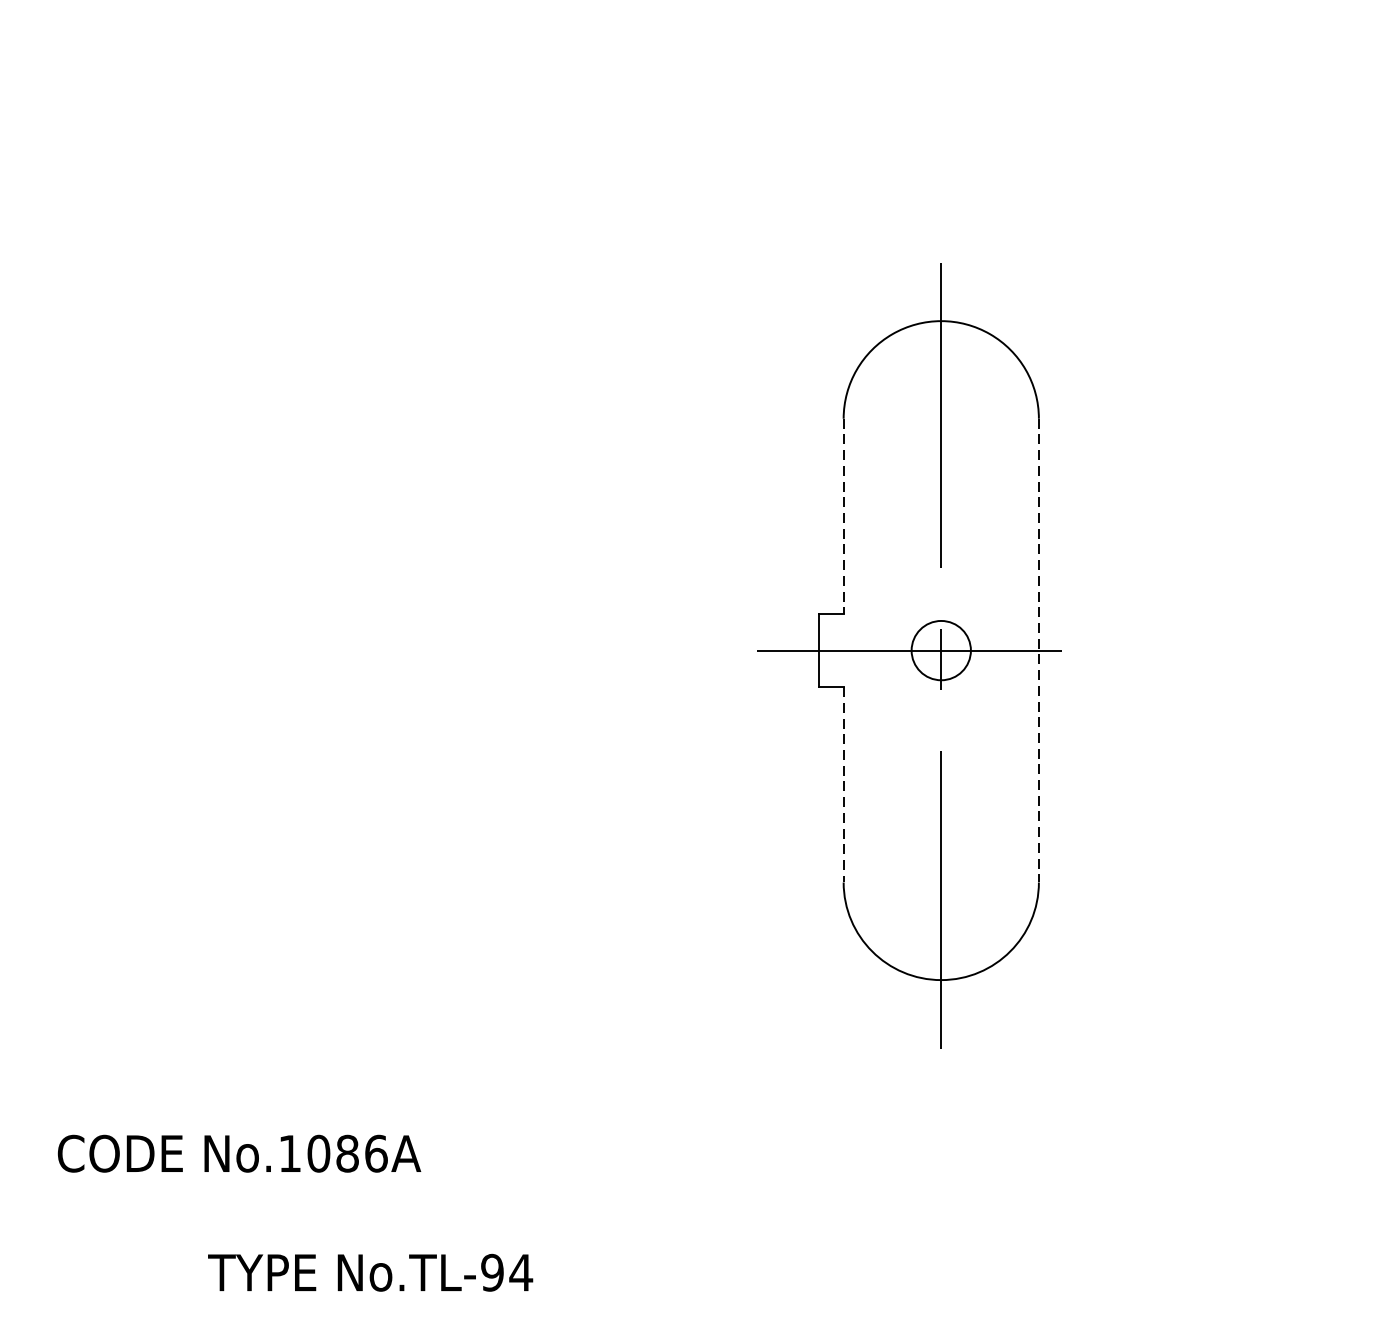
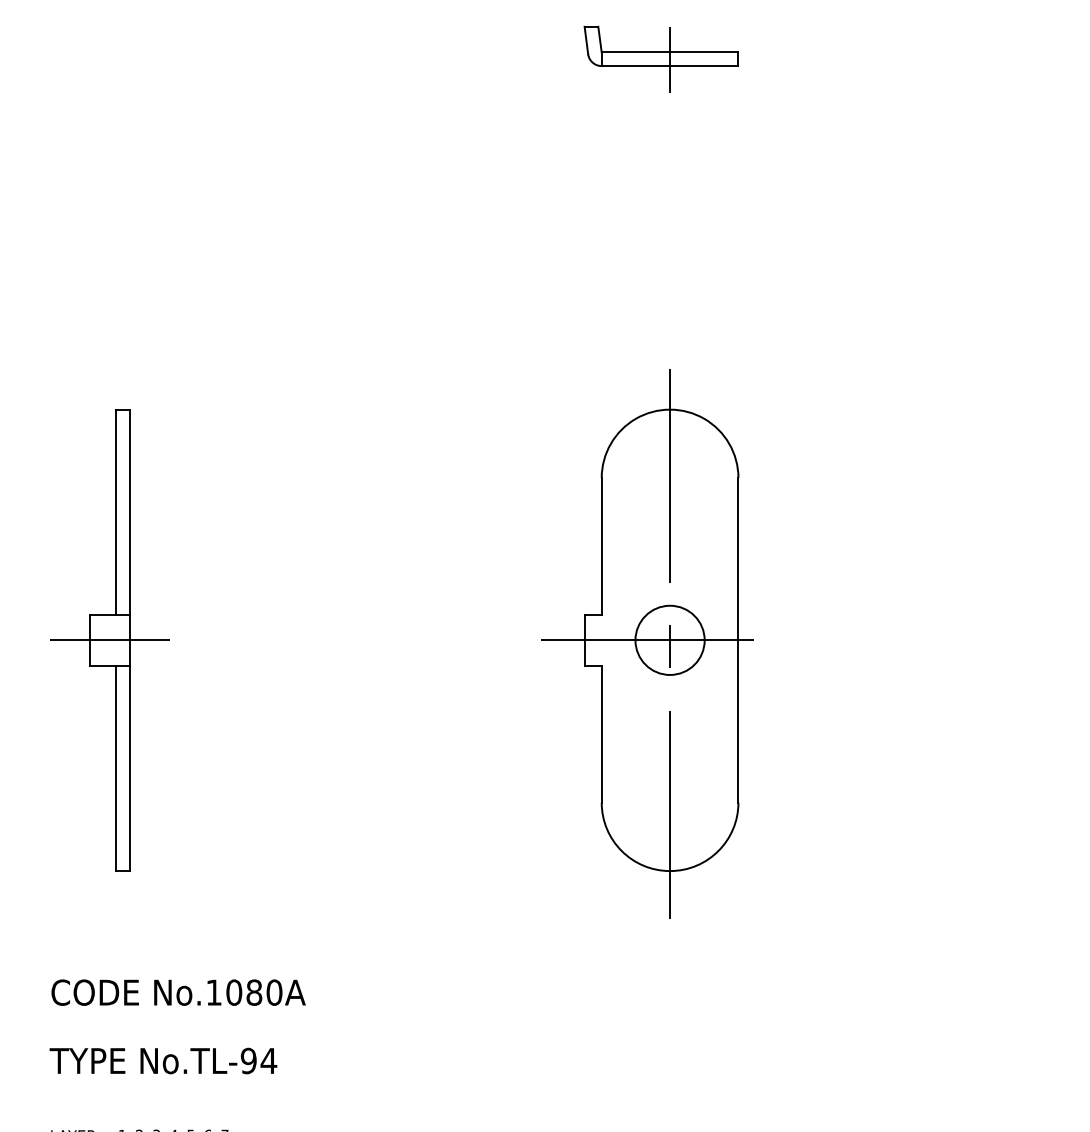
line: (843, 516) -> (601, 546), dashed -> solid
circle: (940, 649) -> (669, 639), size x1.67
part: (140, 650) -> (109, 640), added
line: (1038, 650) -> (738, 640), dashed -> solid
line: (843, 785) -> (601, 734), dashed -> solid
text: (376, 1153) -> (274, 992), No.1086A -> No.1080A
text: (370, 1272) -> (163, 1060), moved

